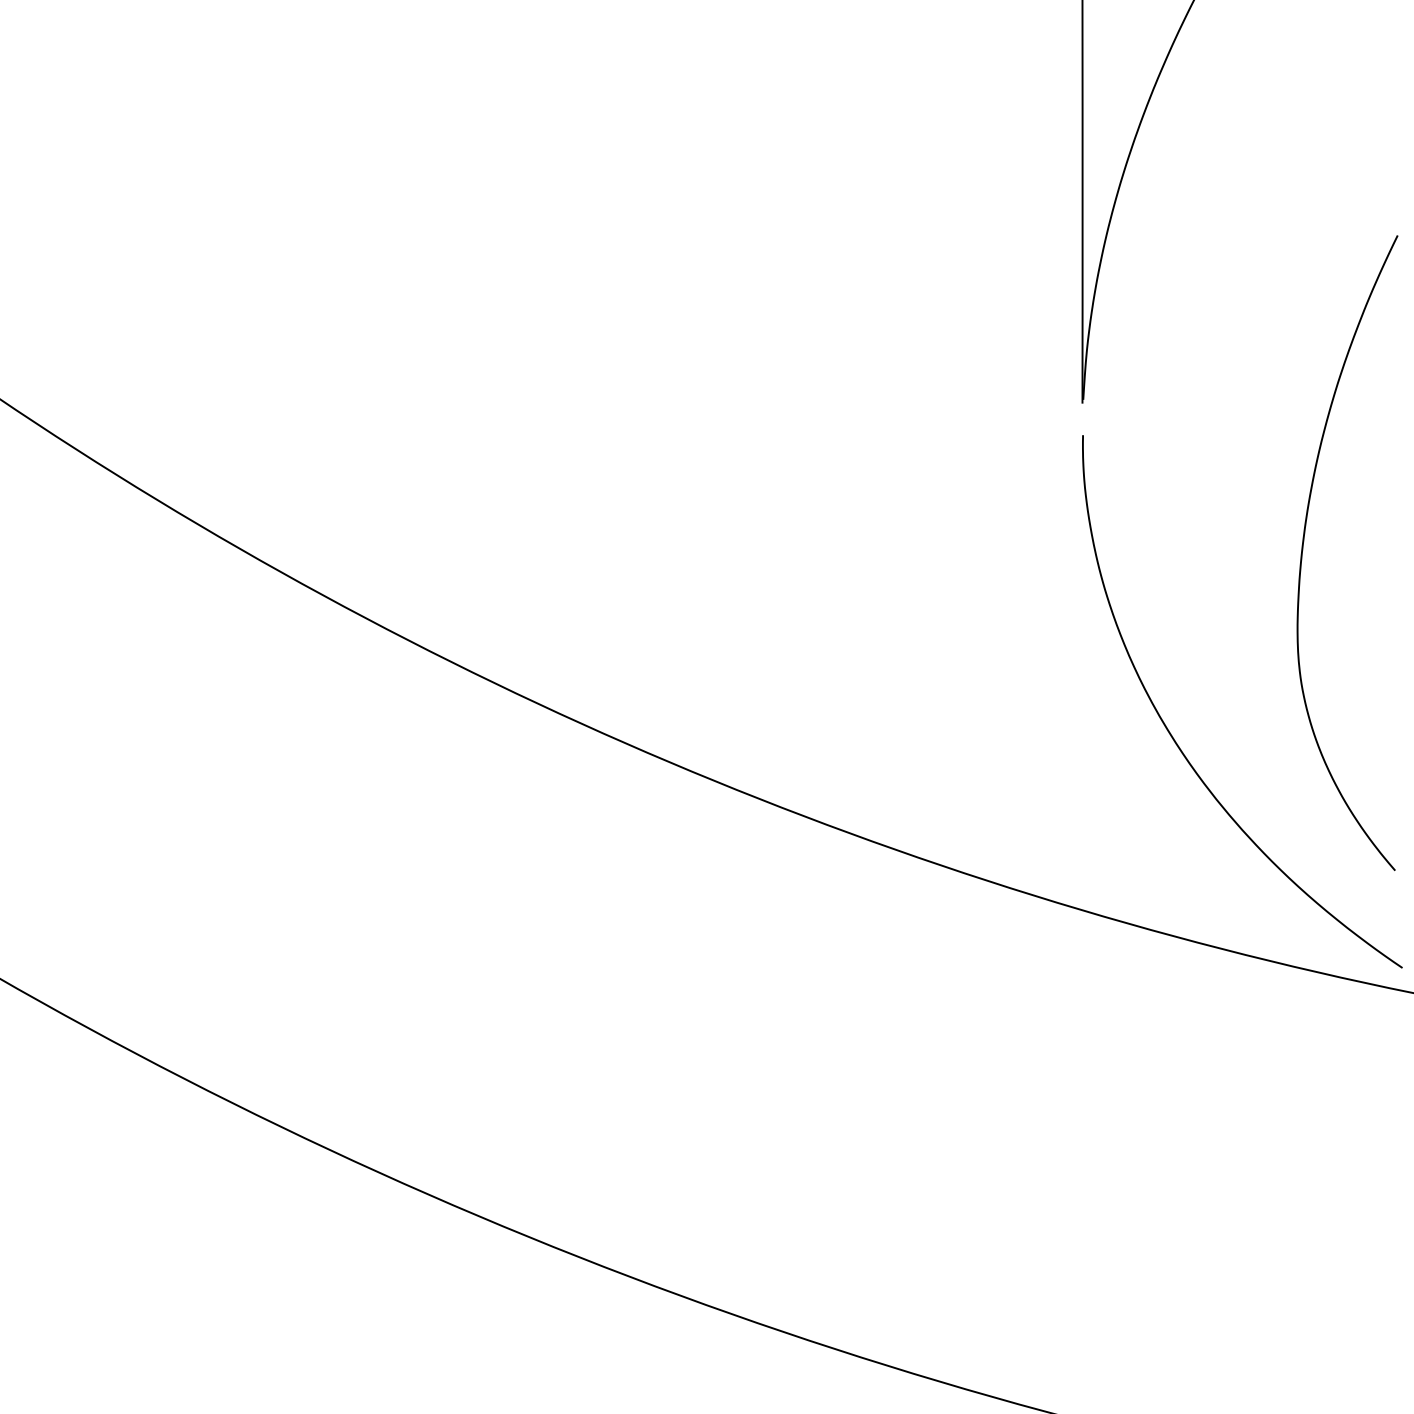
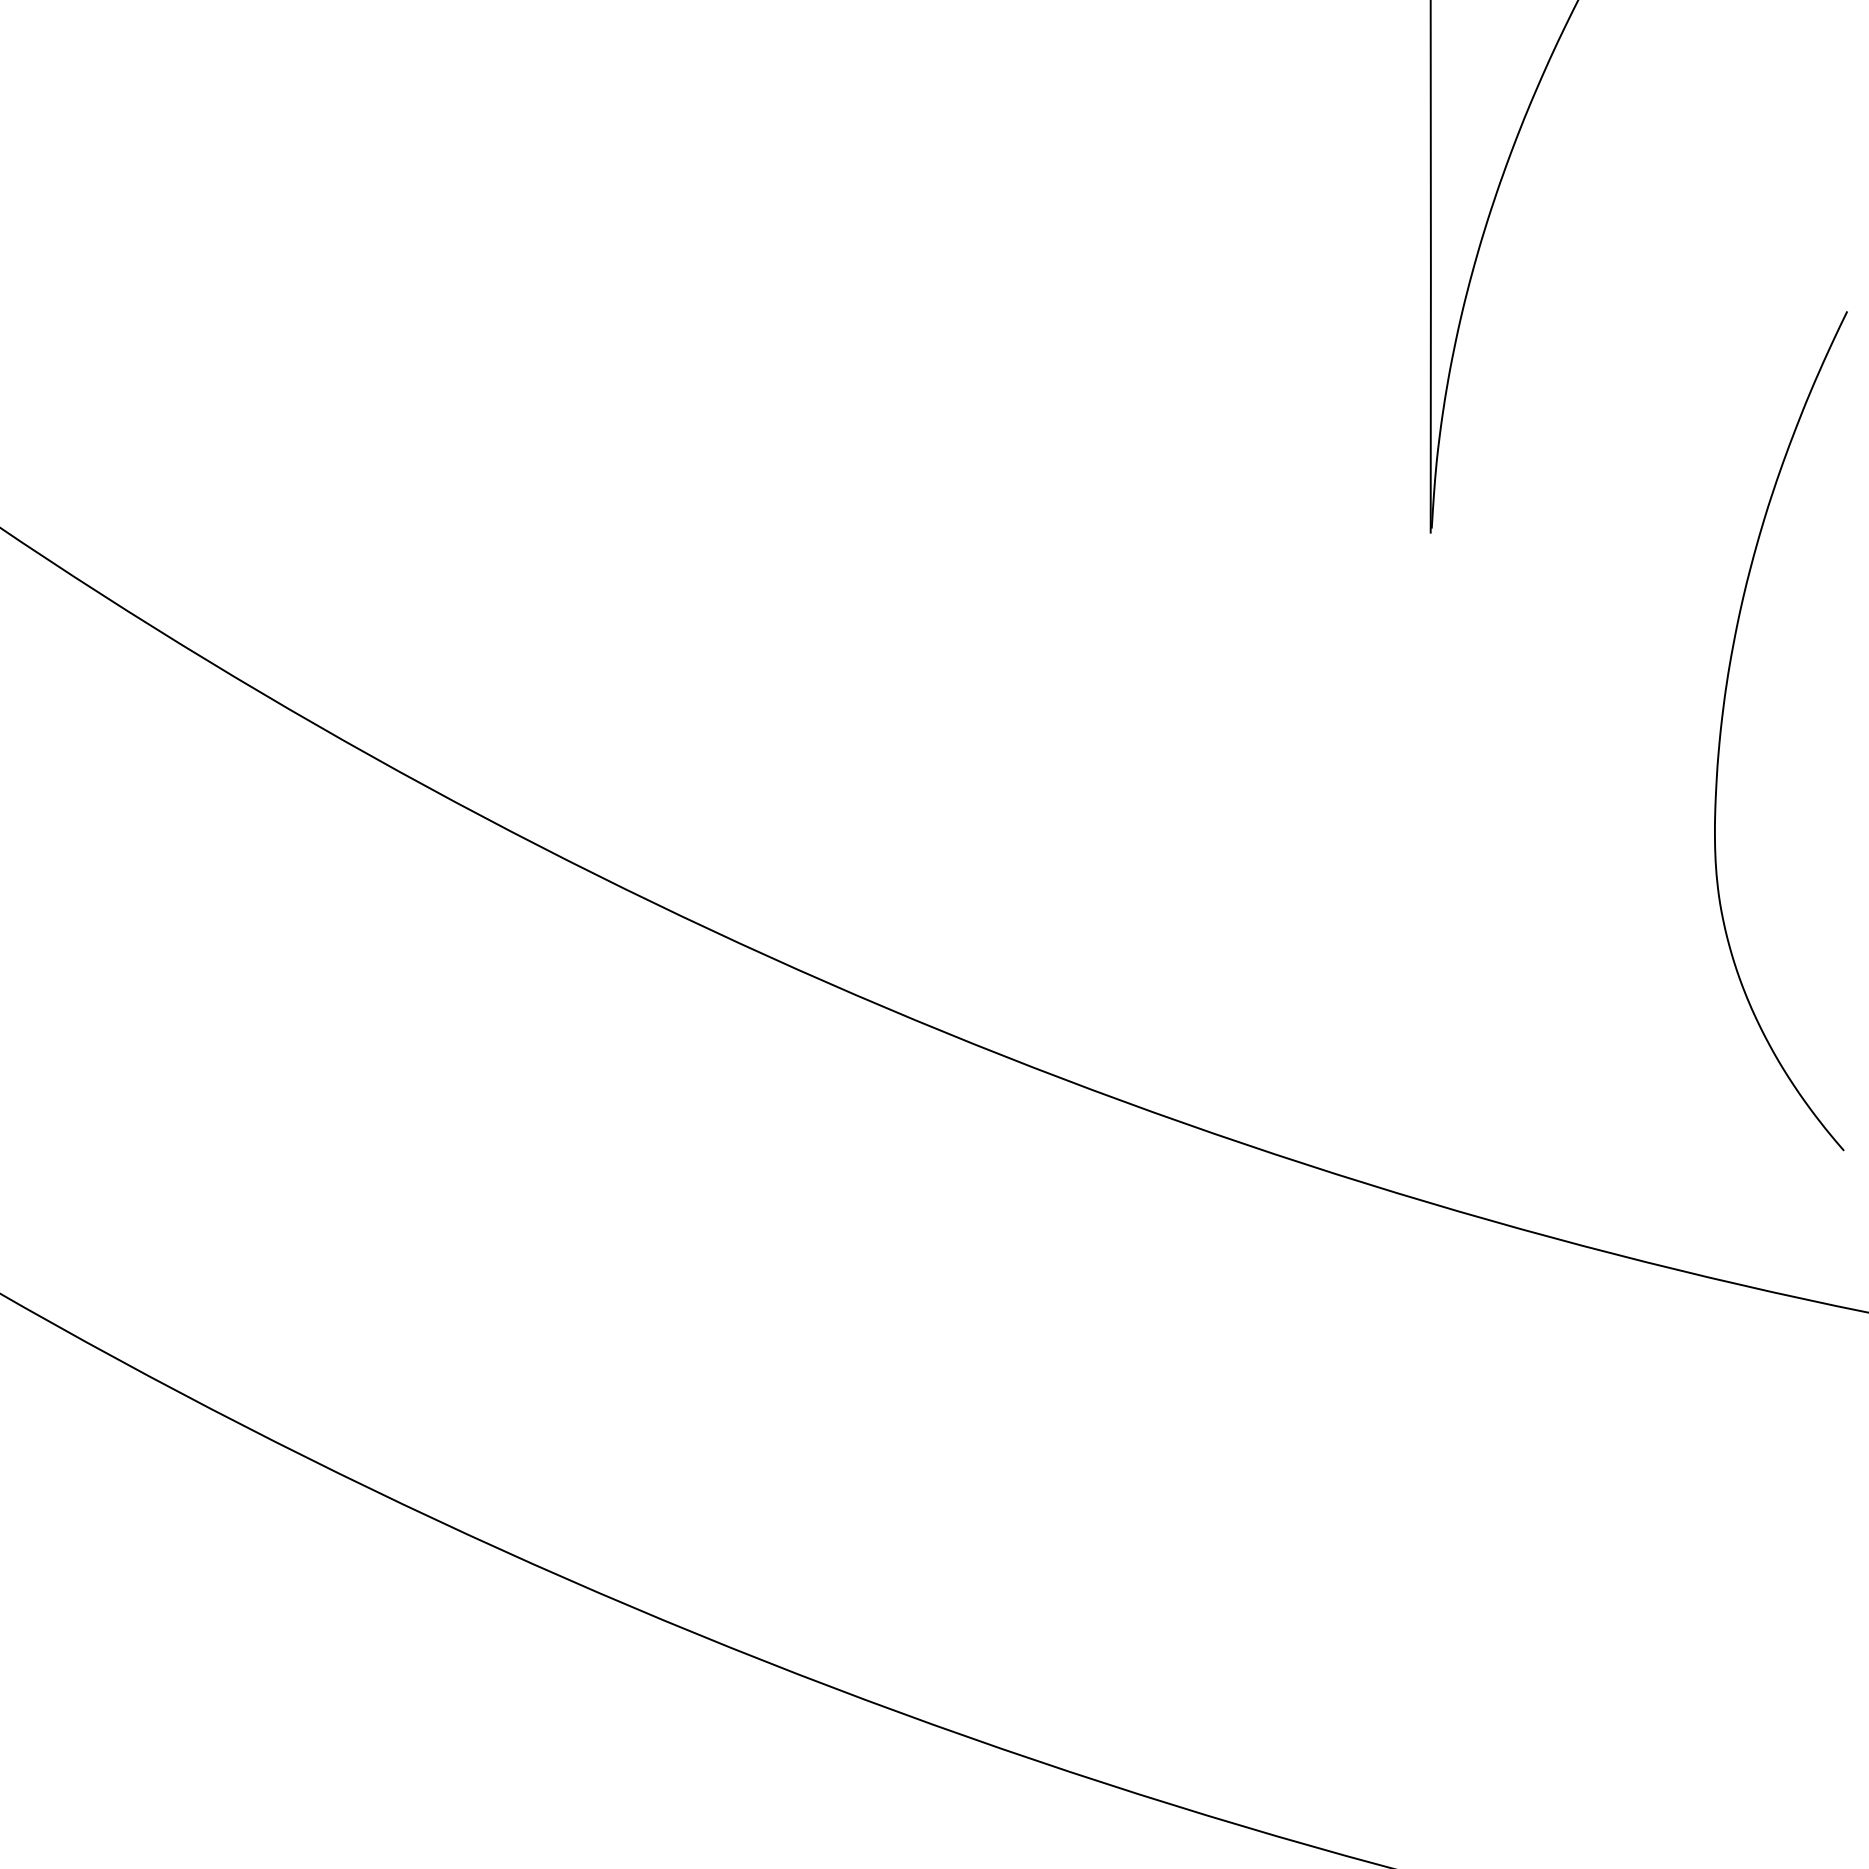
curve: (1176, 741) -> (1554, 980), removed

